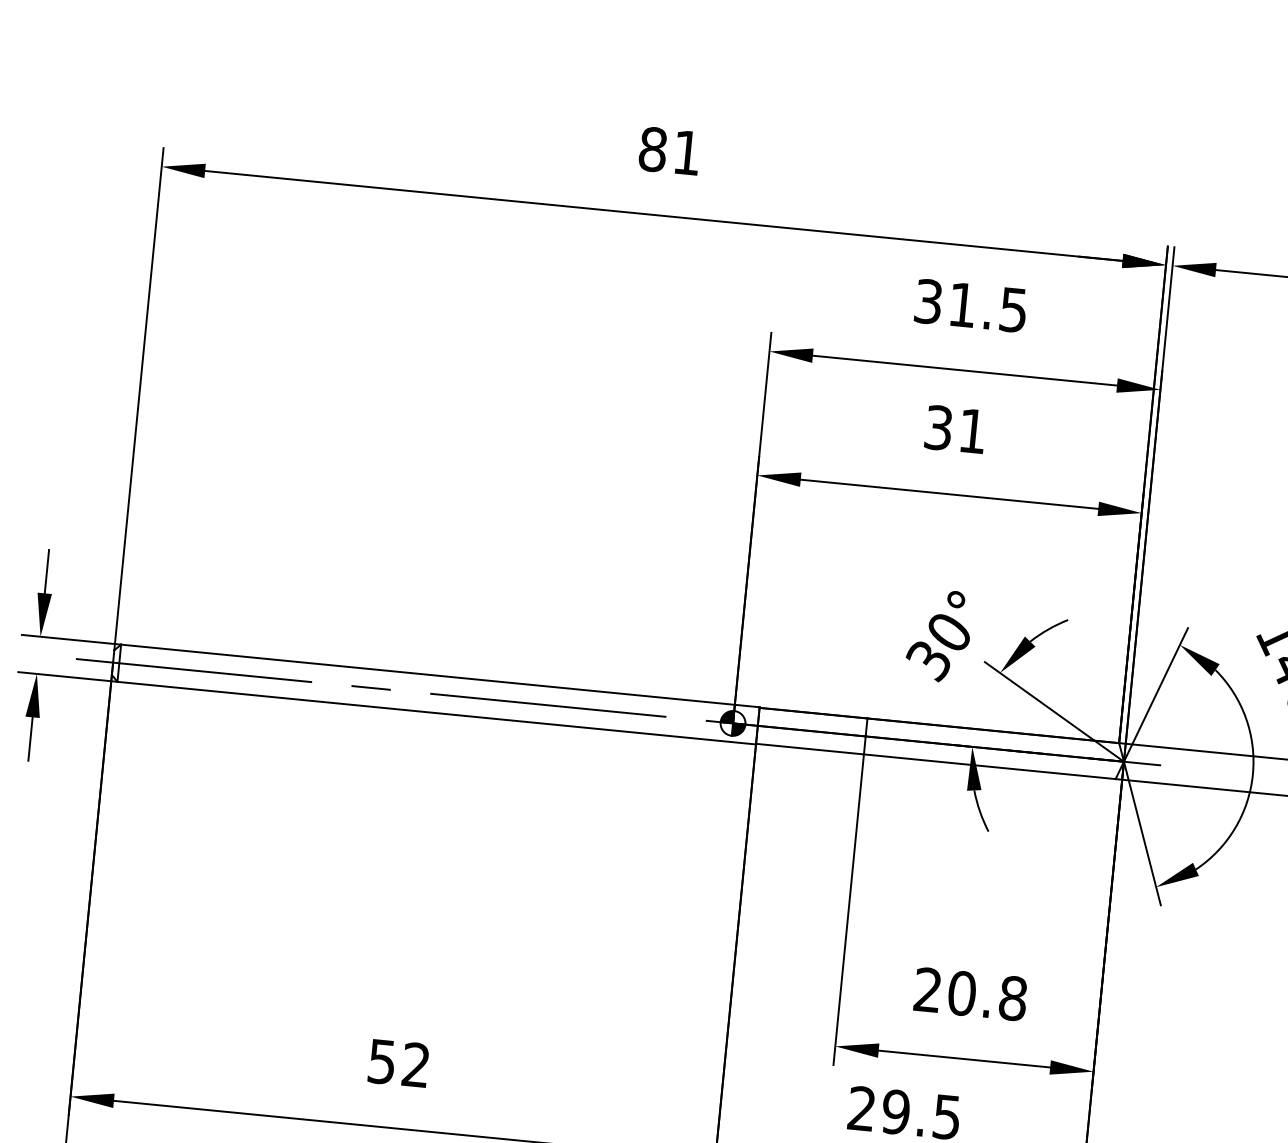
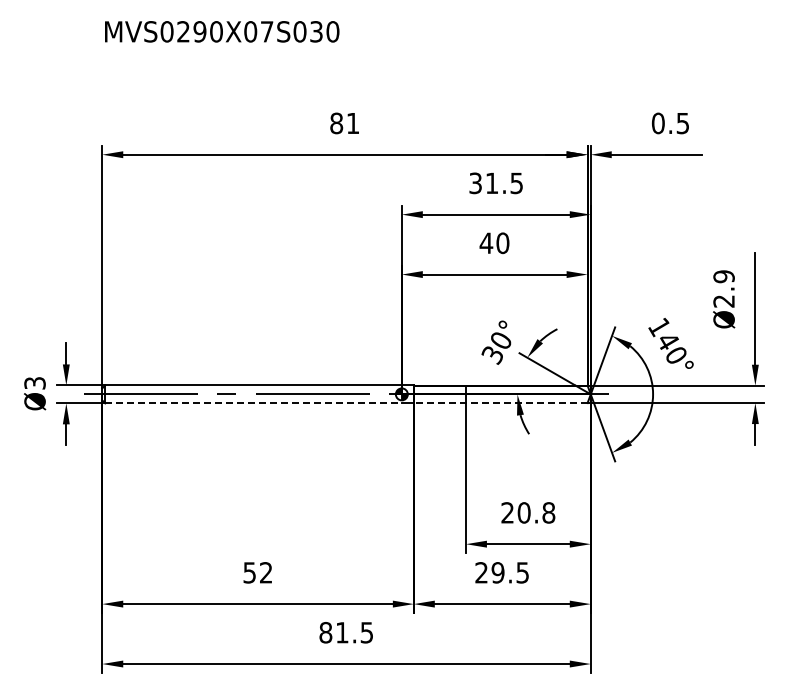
text: (955, 429) -> (494, 243), 31 -> 40
line: (426, 712) -> (254, 403), solid -> dashed
line: (935, 762) -> (500, 403), solid -> dashed

